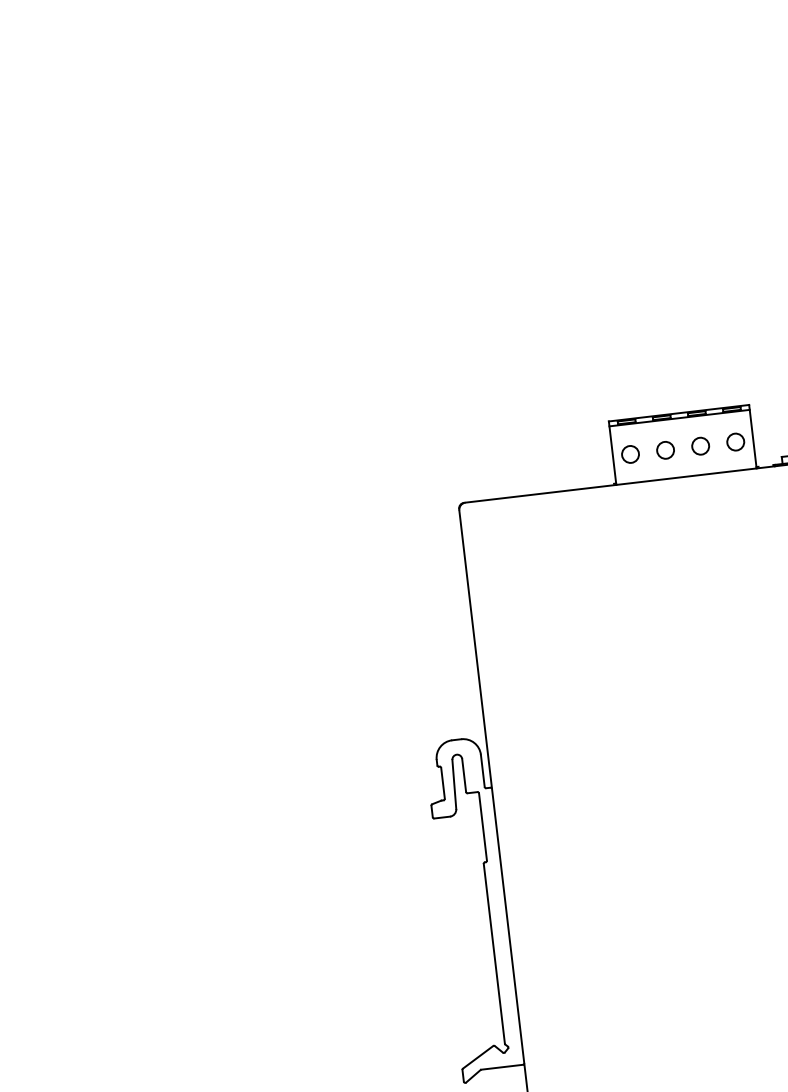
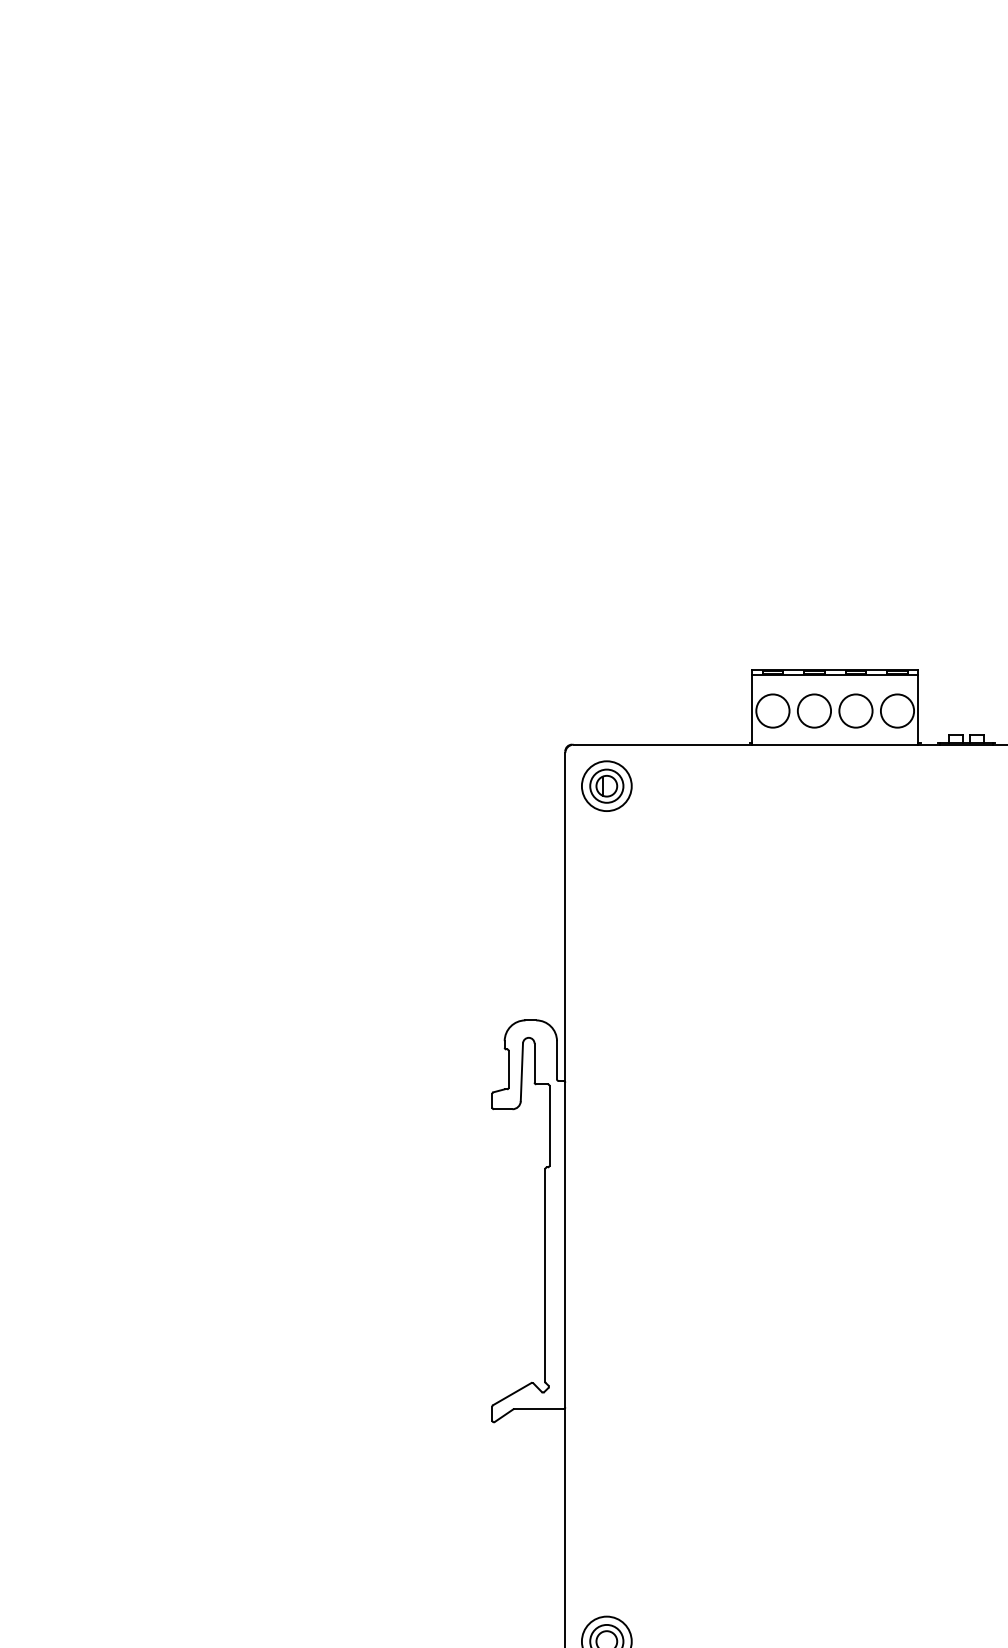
circle: (735, 441) -> (897, 710), size x1.67
circle: (700, 445) -> (855, 710), size x1.67
circle: (665, 449) -> (814, 710), size x1.67
circle: (630, 454) -> (772, 710), size x1.67
part: (497, 533) -> (606, 785), added

